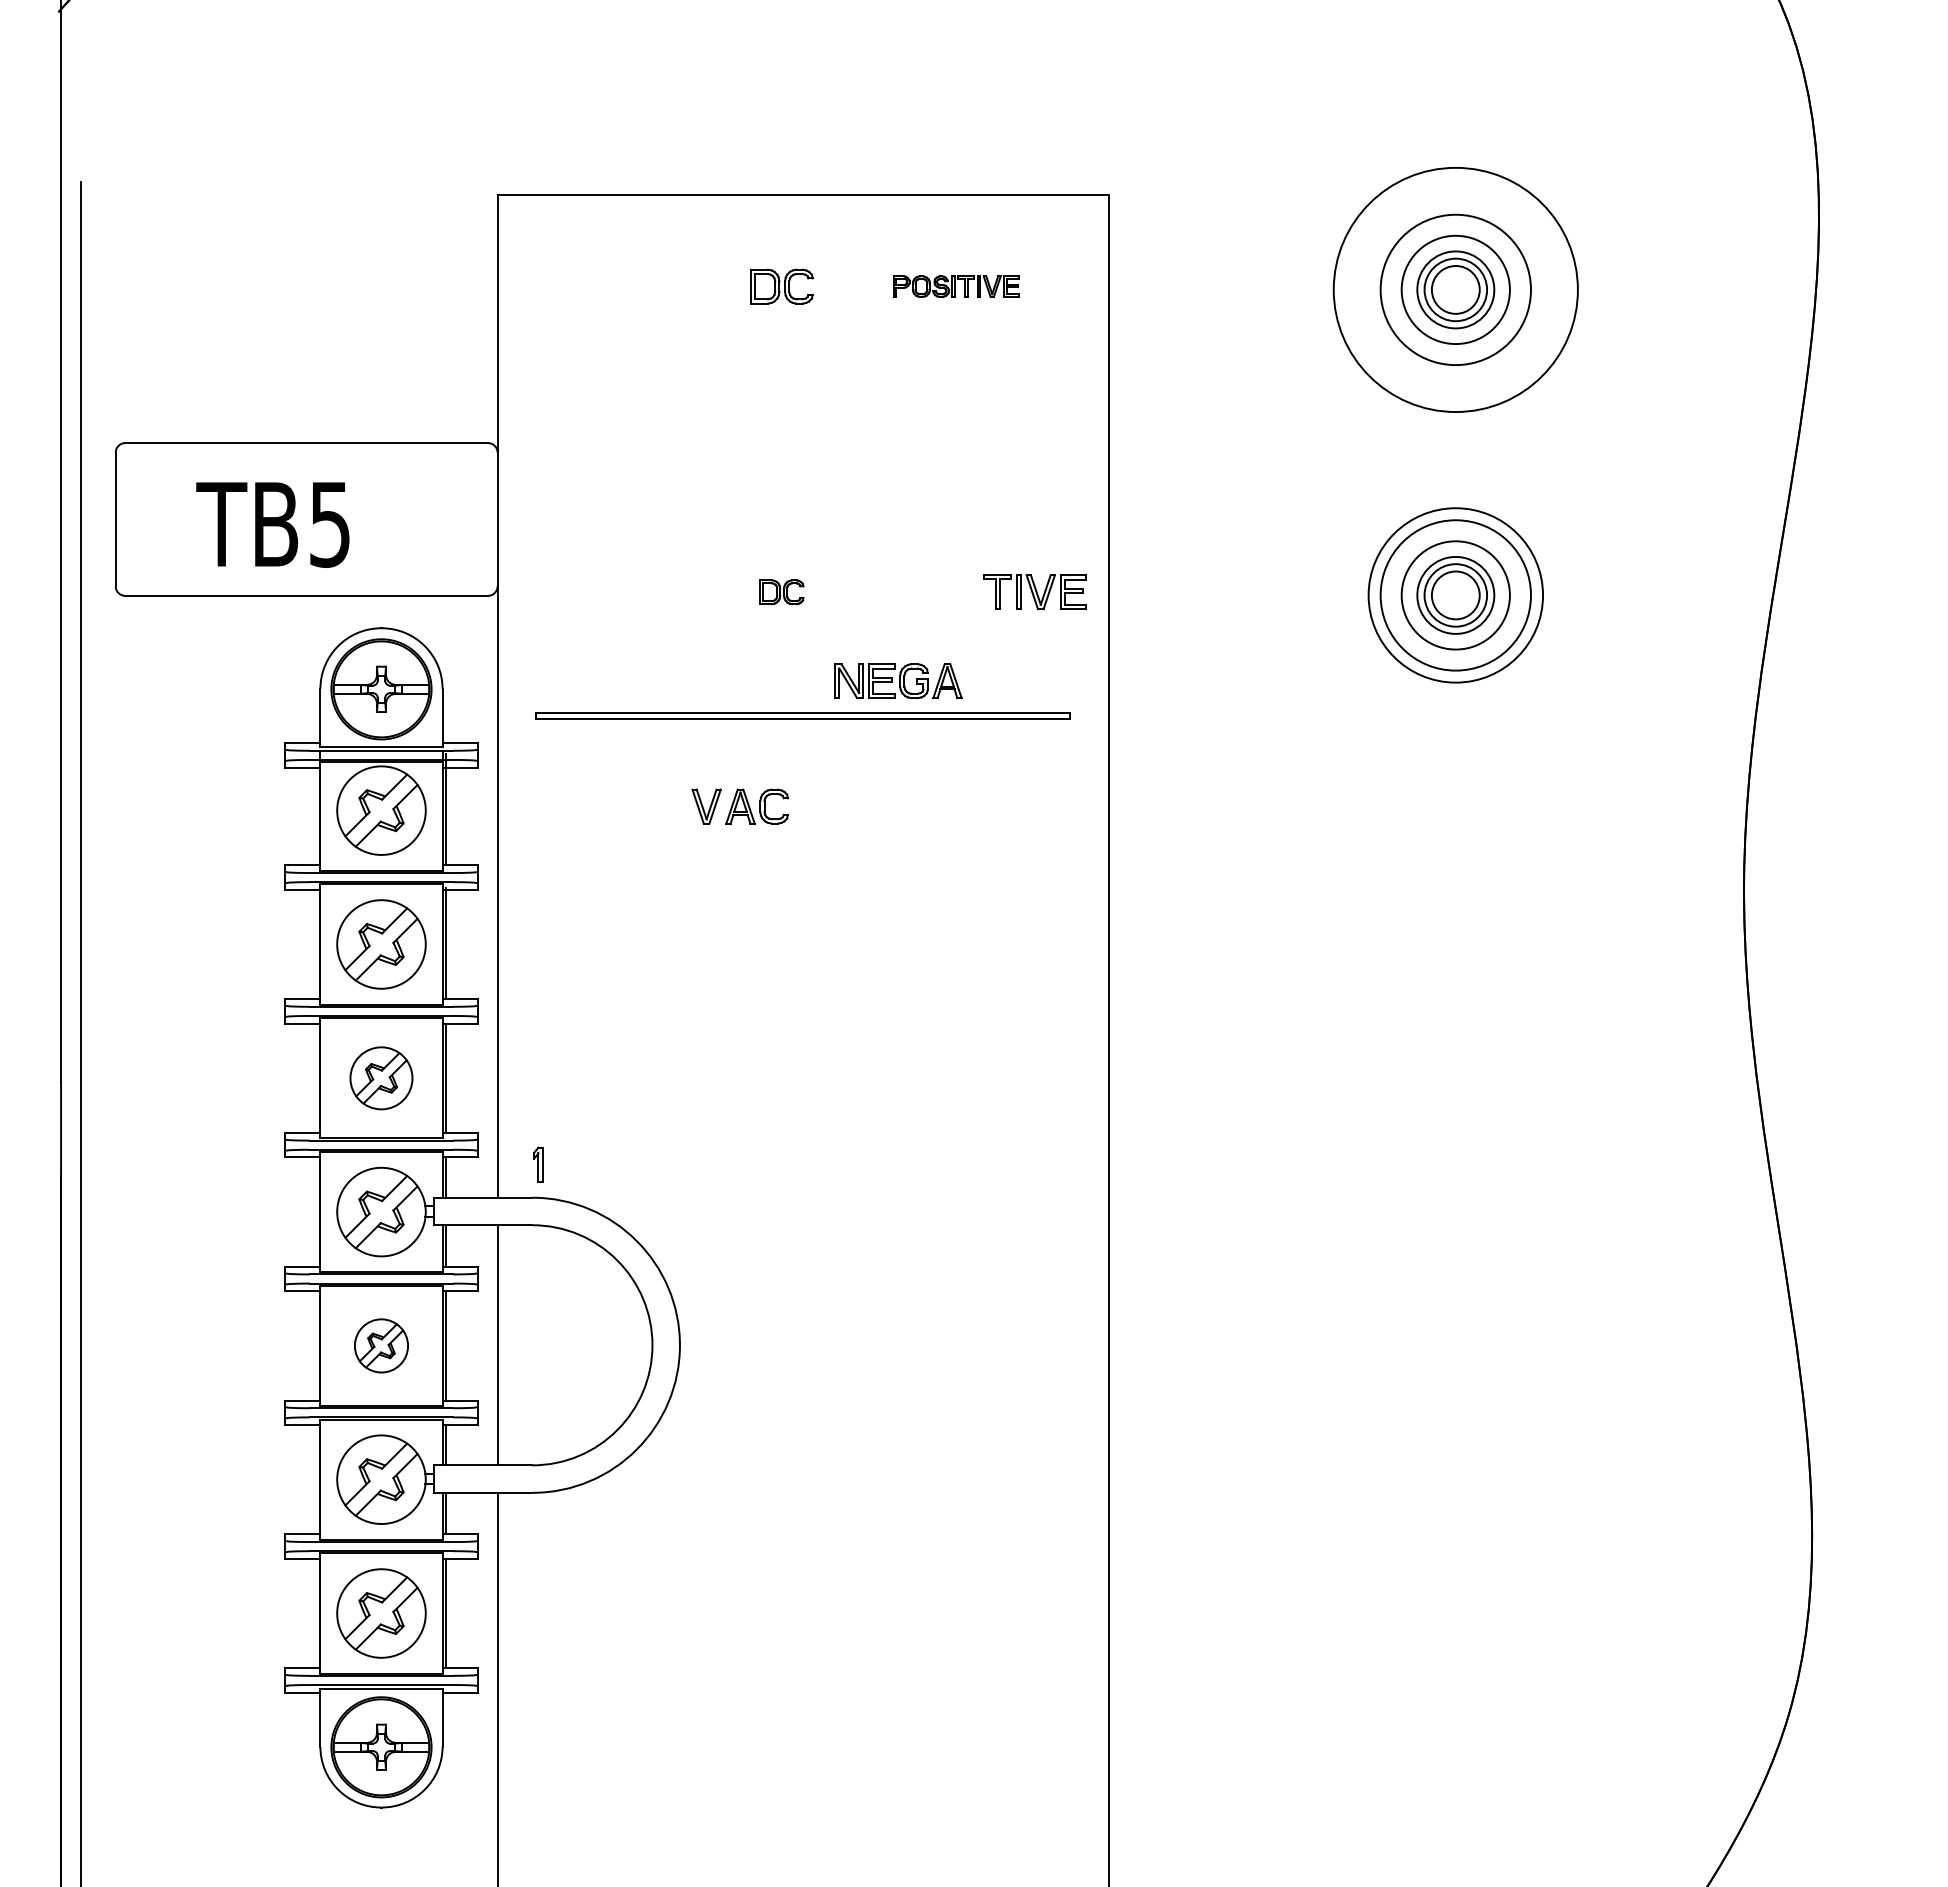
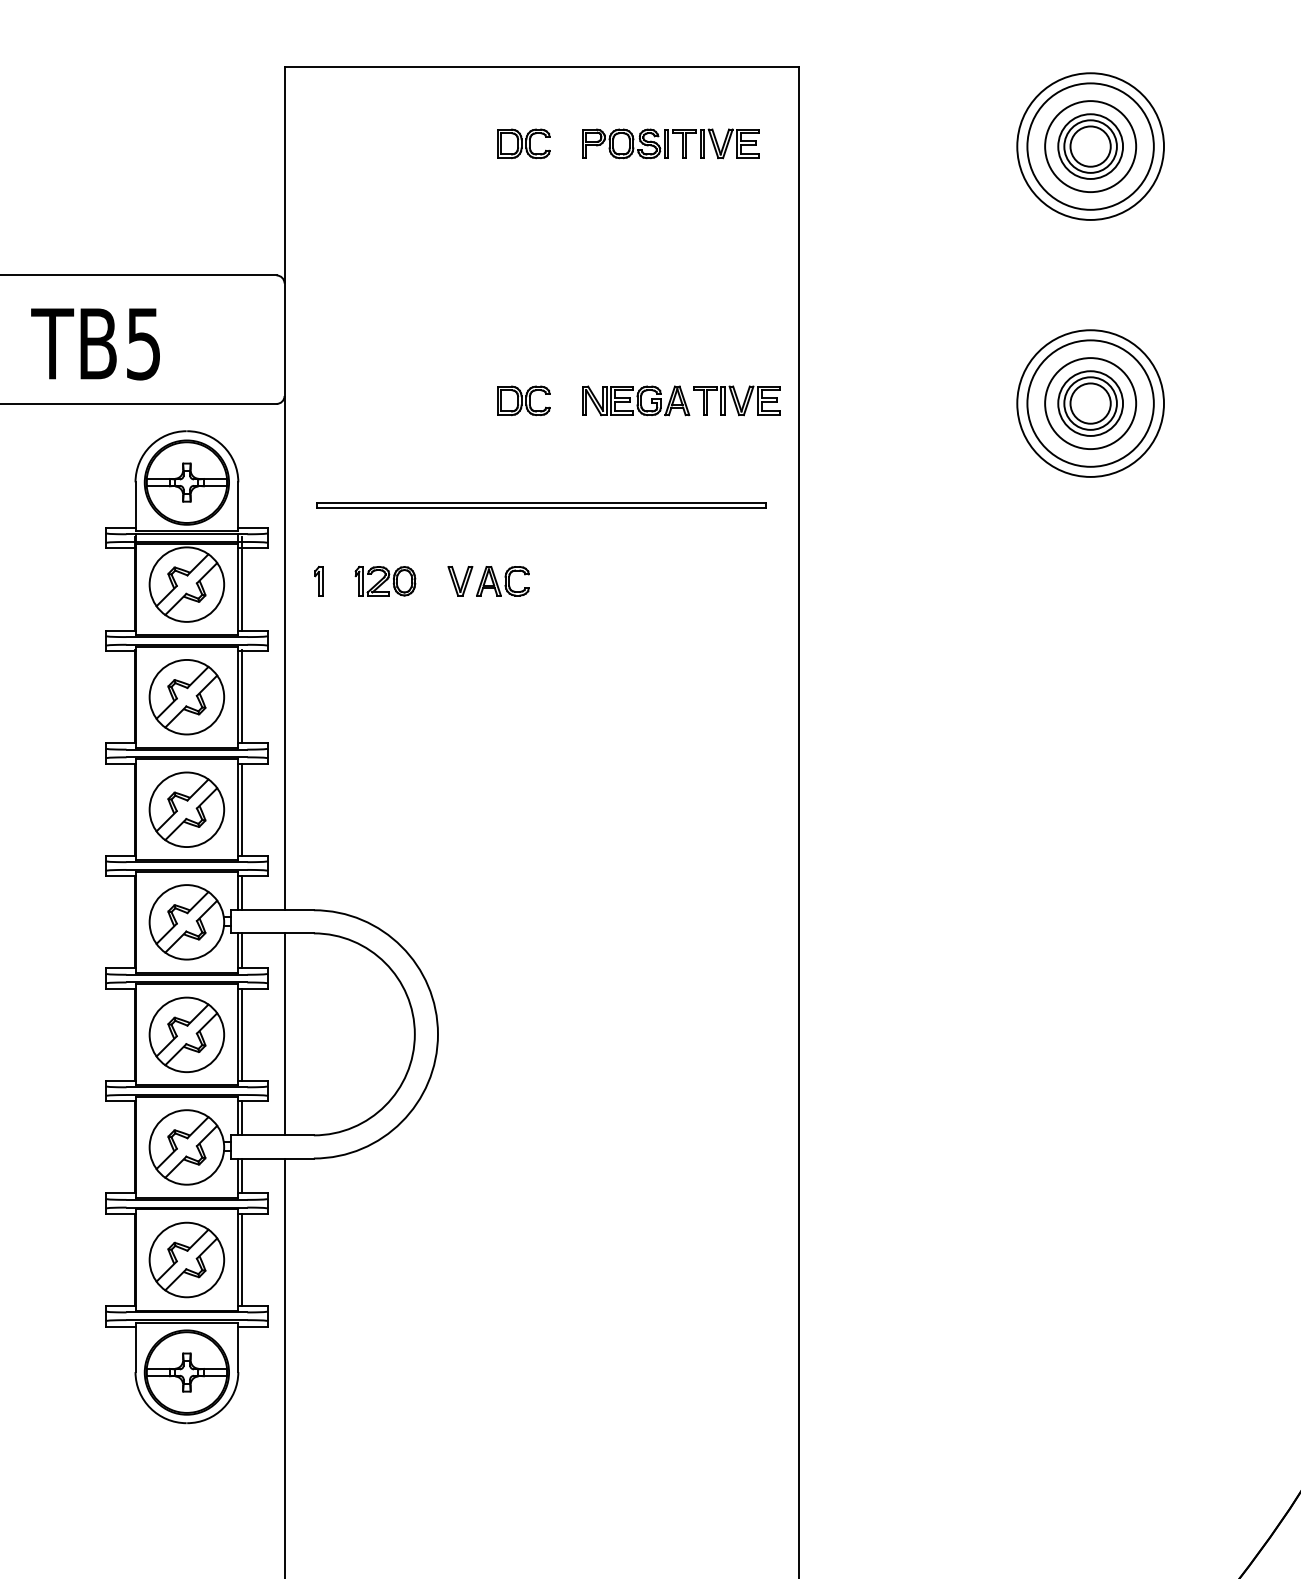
part: (956, 286) -> (670, 143), size x1.67
circle: (1455, 289) -> (1090, 146), size x0.71
part: (781, 592) -> (523, 401), size x1.43
part: (898, 681) -> (636, 401), moved
part: (617, 806) -> (385, 581), added
part: (381, 1078) -> (186, 809), size x1.43
part: (538, 1164) -> (318, 581), moved
part: (381, 1345) -> (186, 1034), size x1.67

